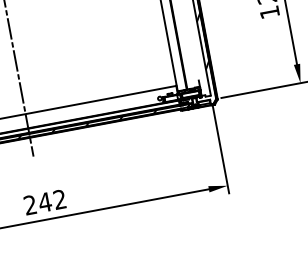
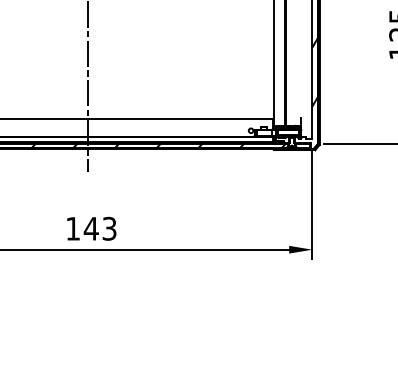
text: (45, 202) -> (91, 228), 242 -> 143

